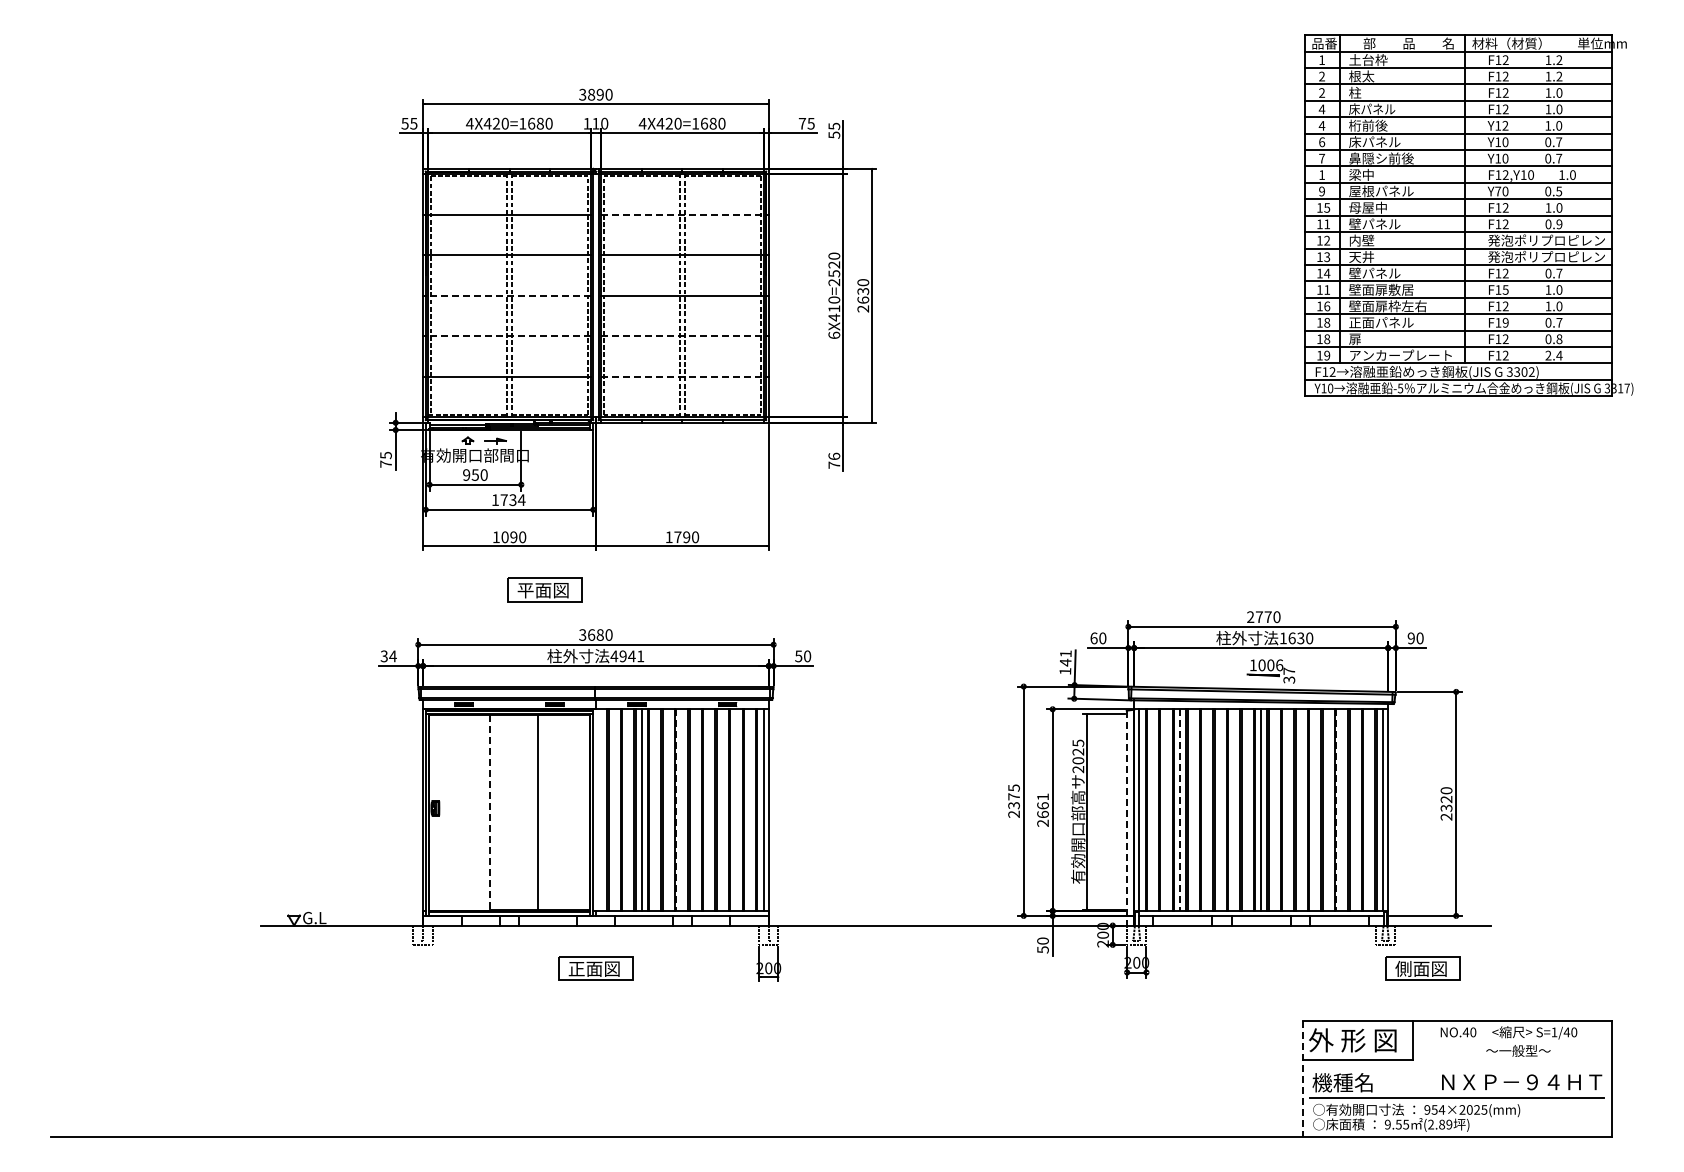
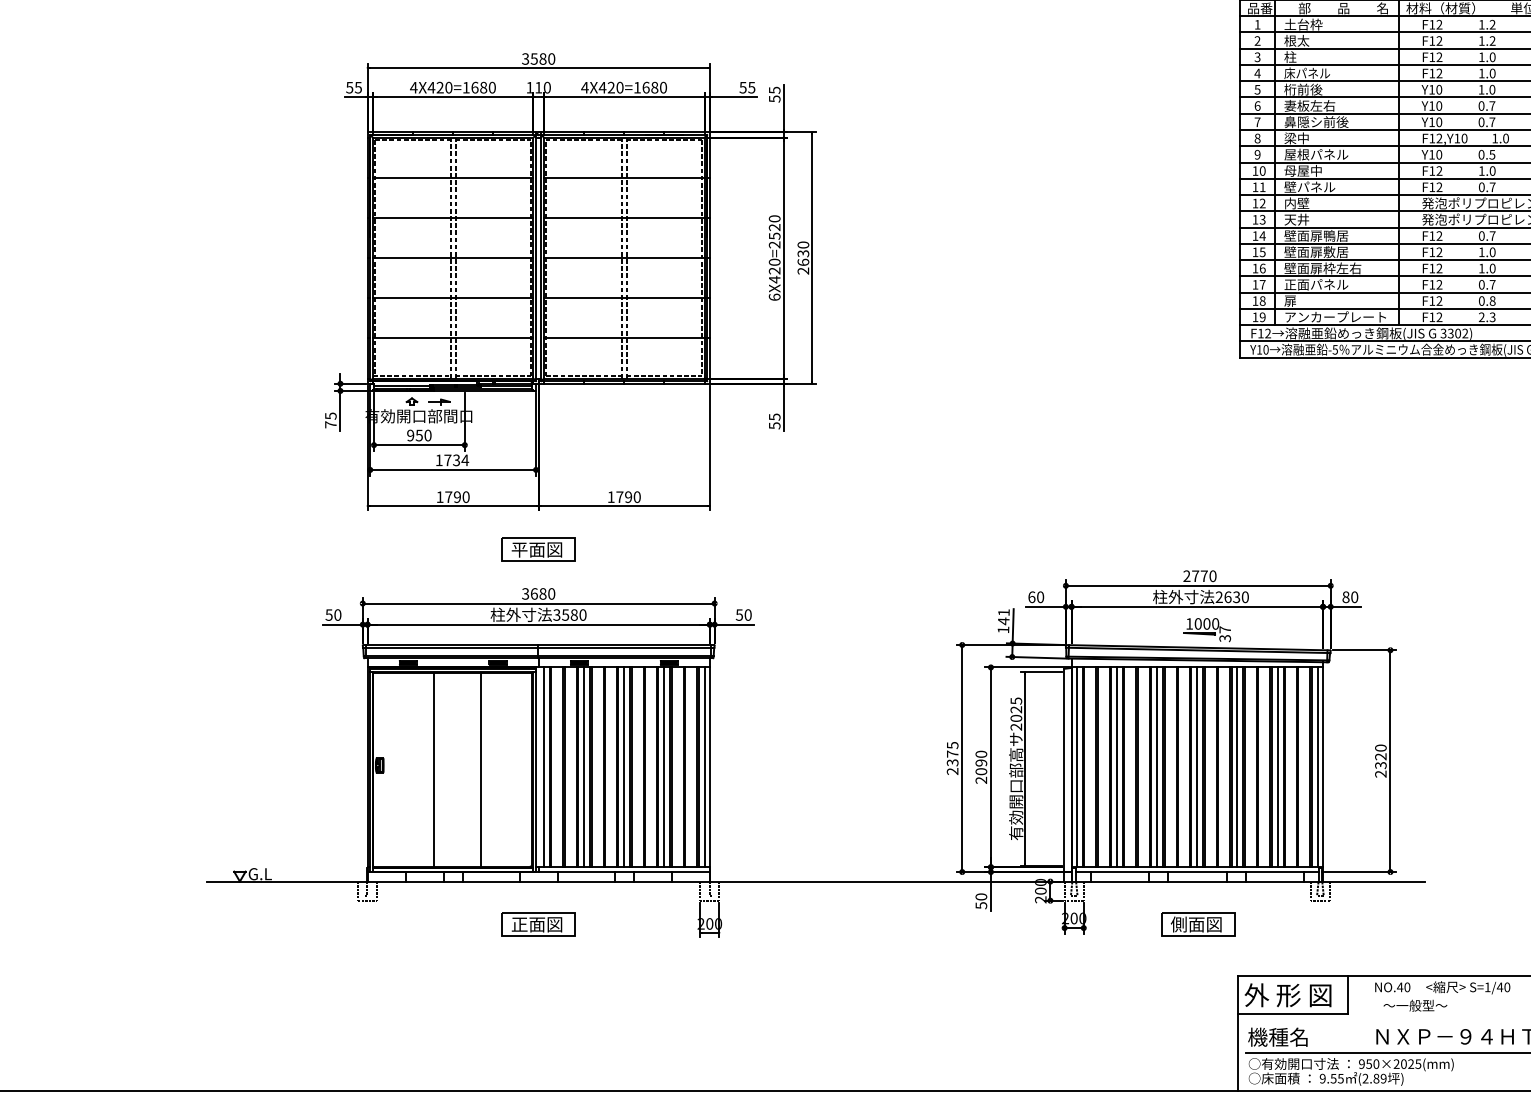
text: (1322, 93) -> (1258, 57), 2 -> 3
text: (595, 94) -> (538, 58), 3890 -> 3580
text: (802, 123) -> (743, 87), 75 -> 55
text: (1321, 125) -> (1257, 89), 4 -> 5
text: (1505, 125) -> (1439, 89), Y12 -> Y10
text: (1374, 142) -> (1309, 106), 床パネル -> 妻板左右
text: (1322, 174) -> (1258, 137), 1 -> 8
text: (1498, 191) -> (1432, 154), Y70 -> Y10
text: (1327, 207) -> (1263, 170), 15 -> 10
line: (682, 214) -> (624, 177), dashed -> solid
text: (1559, 224) -> (1492, 187), 0.9 -> 0.7
text: (1387, 273) -> (1322, 235), 壁パネル -> 壁面扉鴨居
text: (1327, 289) -> (1263, 251), 11 -> 15
text: (1505, 289) -> (1439, 251), F15 -> F12
line: (509, 295) -> (453, 257), dashed -> solid
text: (833, 308) -> (773, 270), 6X410=2520 -> 6X420=2520
text: (1327, 322) -> (1263, 284), 18 -> 17
text: (1505, 322) -> (1439, 284), F19 -> F12
line: (509, 336) -> (453, 298), dashed -> solid
line: (682, 336) -> (624, 298), dashed -> solid
text: (1559, 355) -> (1492, 317), 2.4 -> 2.3
line: (682, 376) -> (624, 337), dashed -> solid
text: (834, 460) -> (774, 421), 76 -> 55
text: (504, 537) -> (448, 497), 1090 -> 1790
part: (544, 589) -> (538, 548), moved
text: (1282, 637) -> (1218, 596), 1630 -> 2630
text: (1410, 638) -> (1345, 597), 90 -> 80
text: (388, 656) -> (333, 615), 34 -> 50
text: (627, 656) -> (569, 615), 4941 -> 3580
text: (1279, 664) -> (1215, 623), 1006 -> 1000
text: (1042, 805) -> (980, 762), 2661 -> 2090
line: (601, 810) -> (544, 767), added
line: (676, 810) -> (618, 767), dashed -> solid
line: (682, 810) -> (624, 767), added
line: (722, 810) -> (664, 767), added
line: (1180, 810) -> (1117, 767), dashed -> solid
line: (1220, 810) -> (1157, 767), added
line: (1301, 810) -> (1237, 767), added
line: (1336, 810) -> (1271, 767), dashed -> solid
line: (1342, 810) -> (1277, 767), added
line: (490, 813) -> (434, 770), dashed -> solid
line: (1126, 818) -> (1064, 775), dashed -> solid
part: (1422, 968) -> (1197, 924), moved
text: (1518, 1050) -> (1415, 1005), moved
line: (1302, 1078) -> (1238, 1033), dashed -> solid
text: (1441, 1109) -> (1375, 1063), 954×2025(mm) -> 950×2025(mm)

